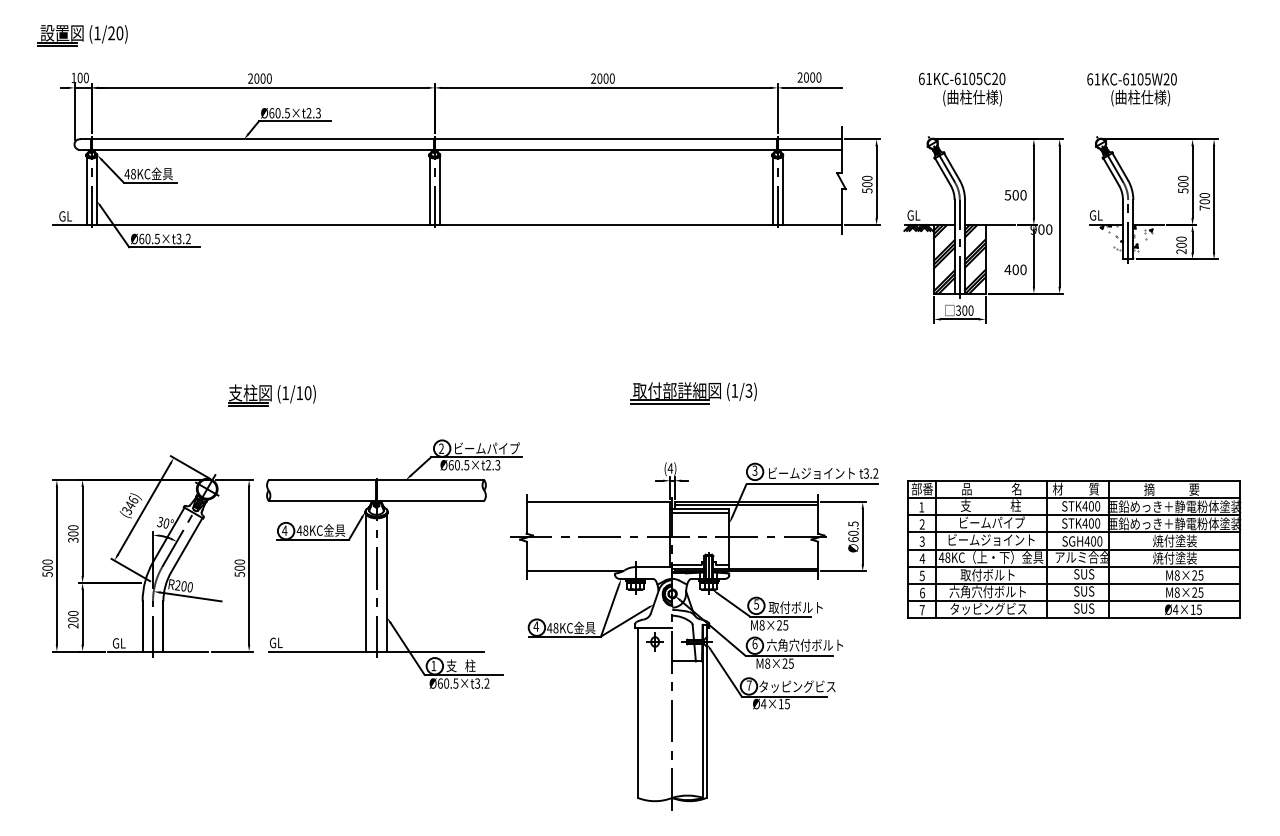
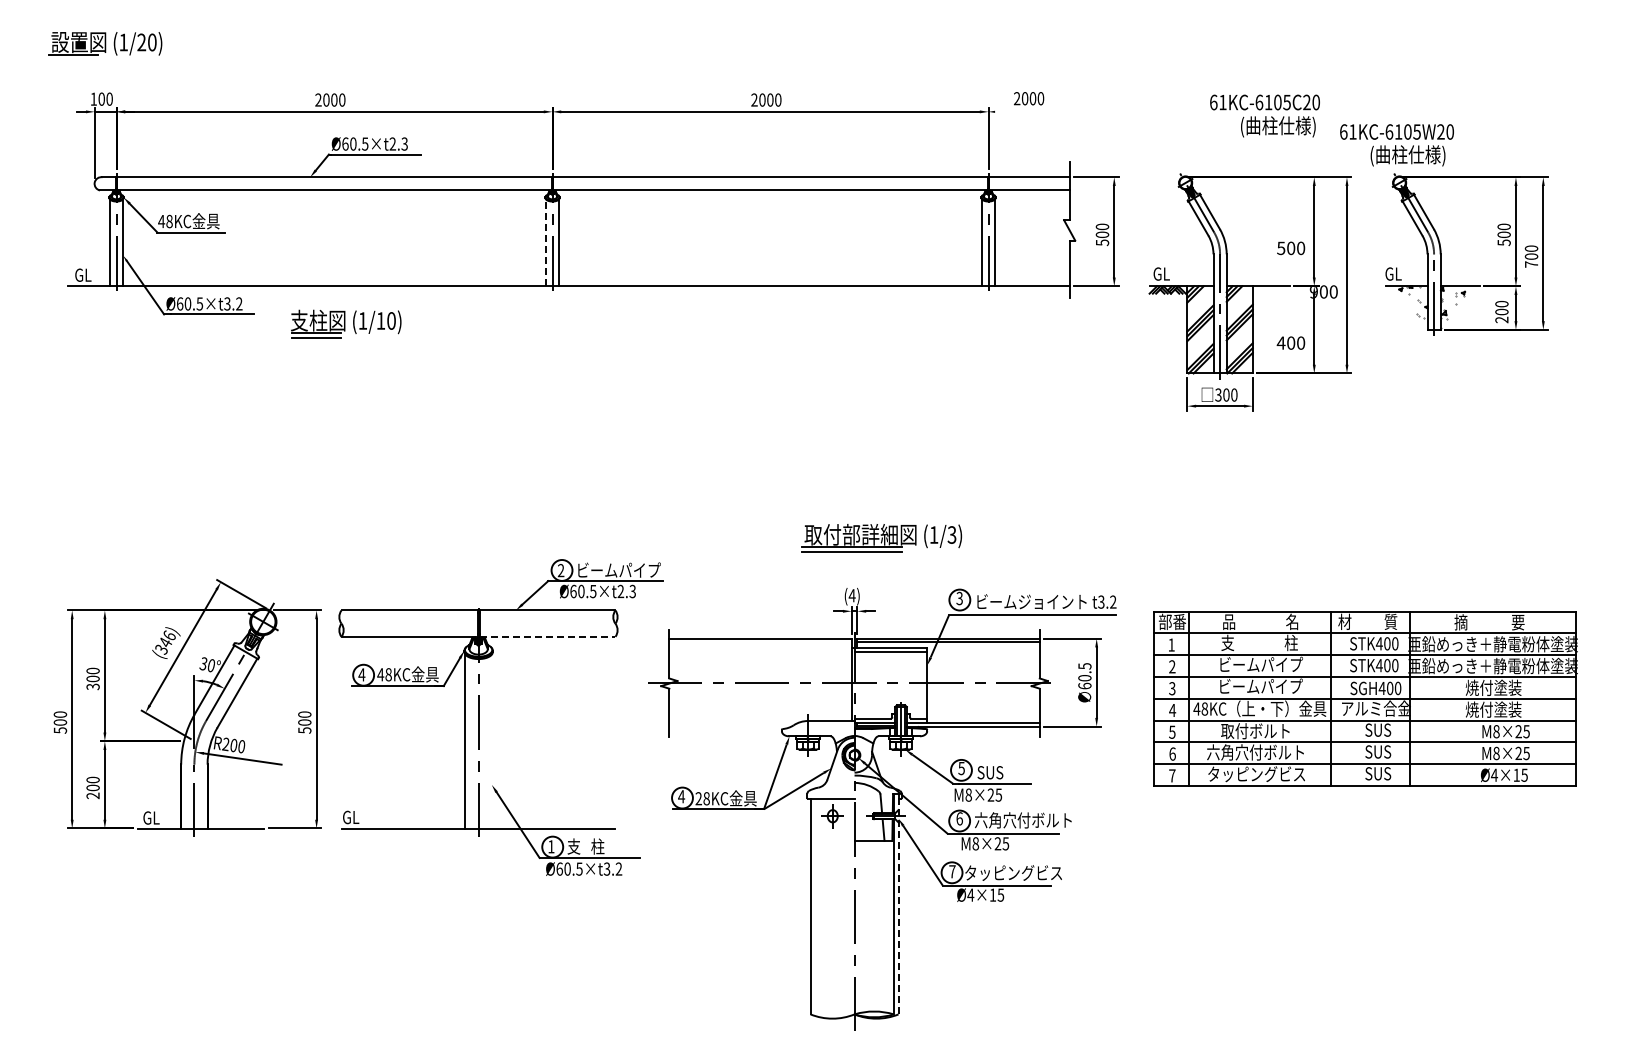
line: (57, 46) -> (72, 59), removed
line: (812, 87) -> (1032, 111), removed
text: (961, 89) -> (1264, 115), moved
text: (1131, 89) -> (1396, 145), moved
line: (429, 190) -> (545, 242), solid -> dashed
part: (693, 393) -> (881, 538), moved
part: (272, 395) -> (346, 323), moved
line: (430, 500) -> (547, 636), solid -> dashed
text: (991, 539) -> (1260, 686), ビームジョイント -> ビームパイプ
line: (574, 571) -> (730, 726), removed
line: (386, 583) -> (491, 741), removed
text: (795, 607) -> (1011, 772), 取付ボルト -> SUS
text: (549, 628) -> (698, 798), 48KC -> 28KC
line: (706, 711) -> (898, 904), solid -> dashed

